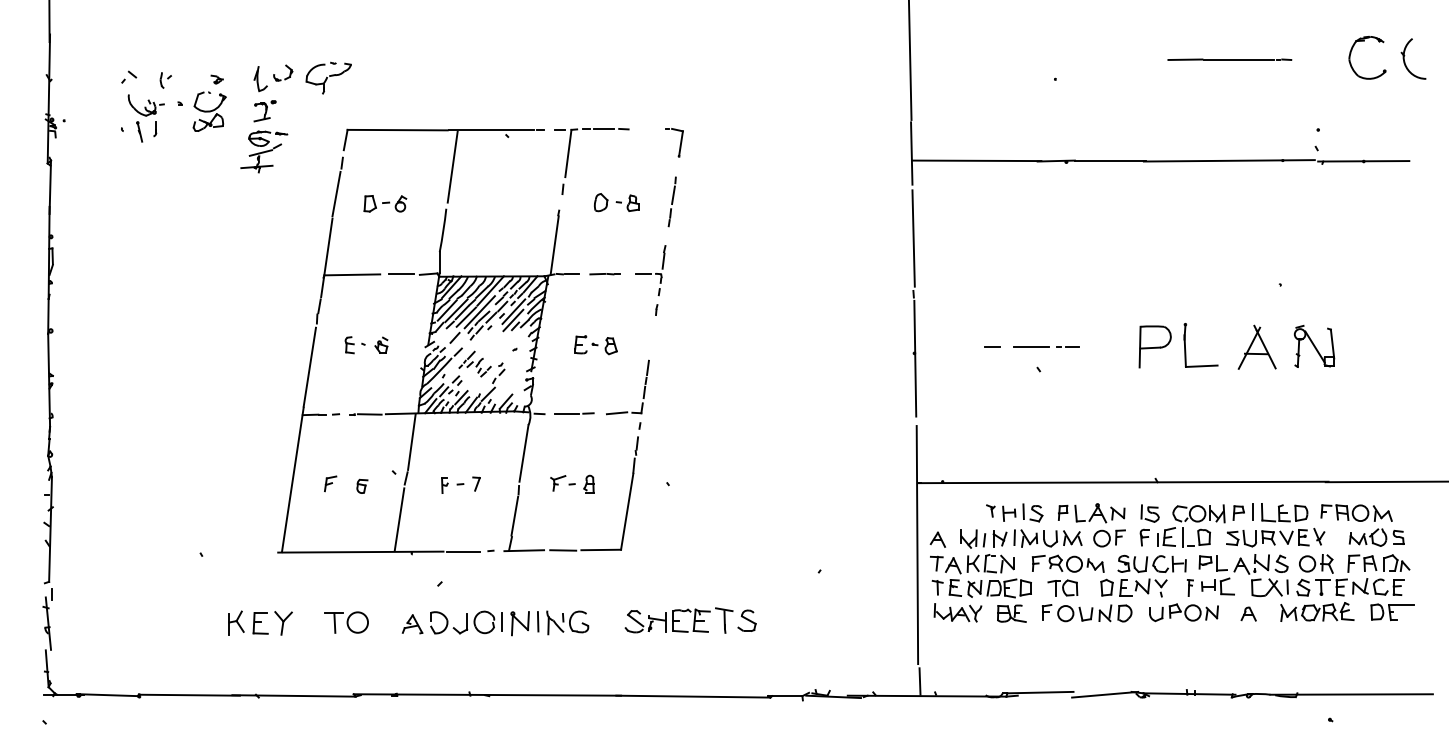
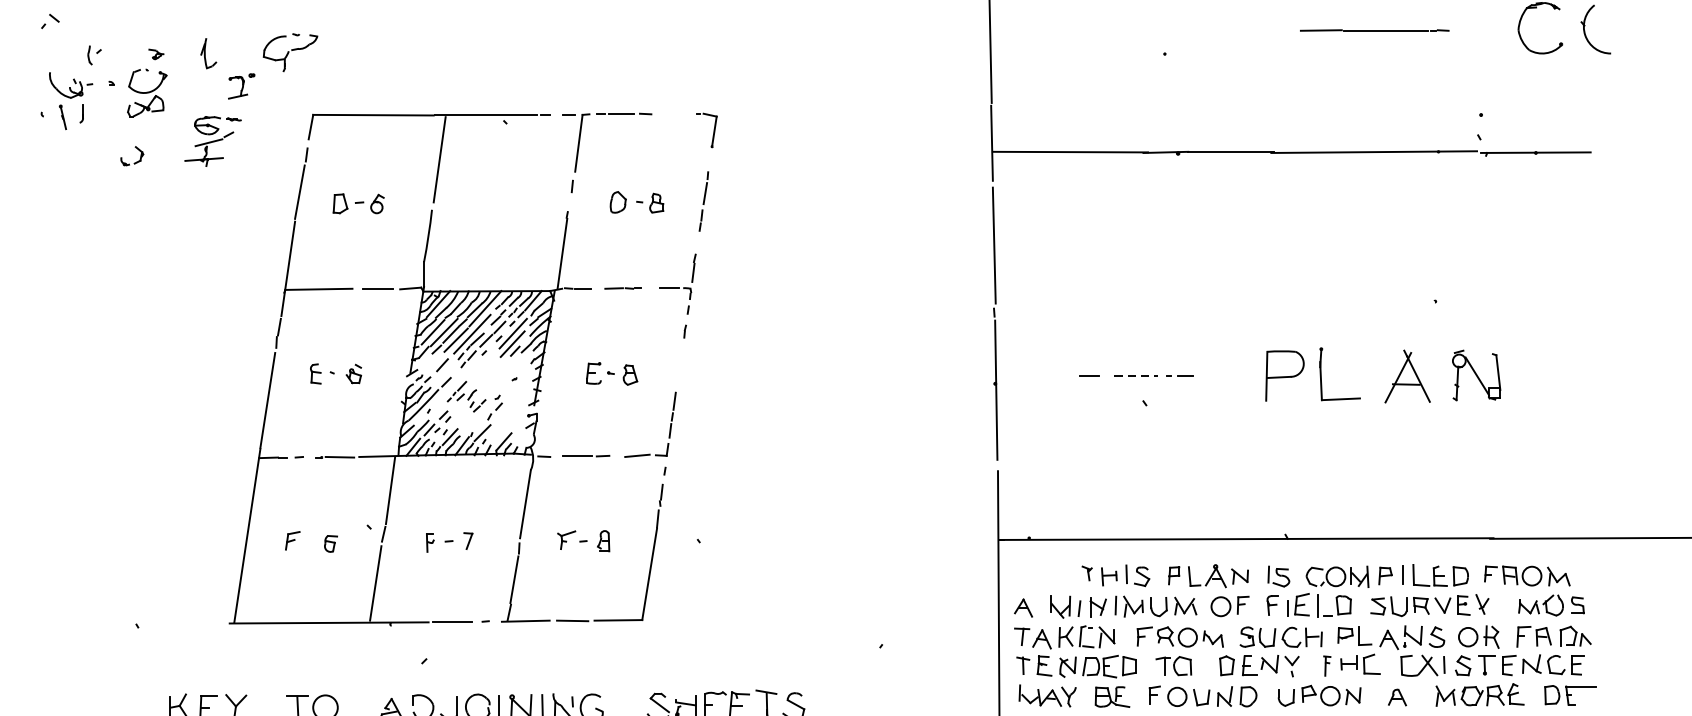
part: (283, 72) -> (132, 155), moved
part: (129, 76) -> (50, 20), moved
part: (264, 111) -> (240, 86), moved
line: (1031, 347) -> (1136, 376), solid -> dashed

